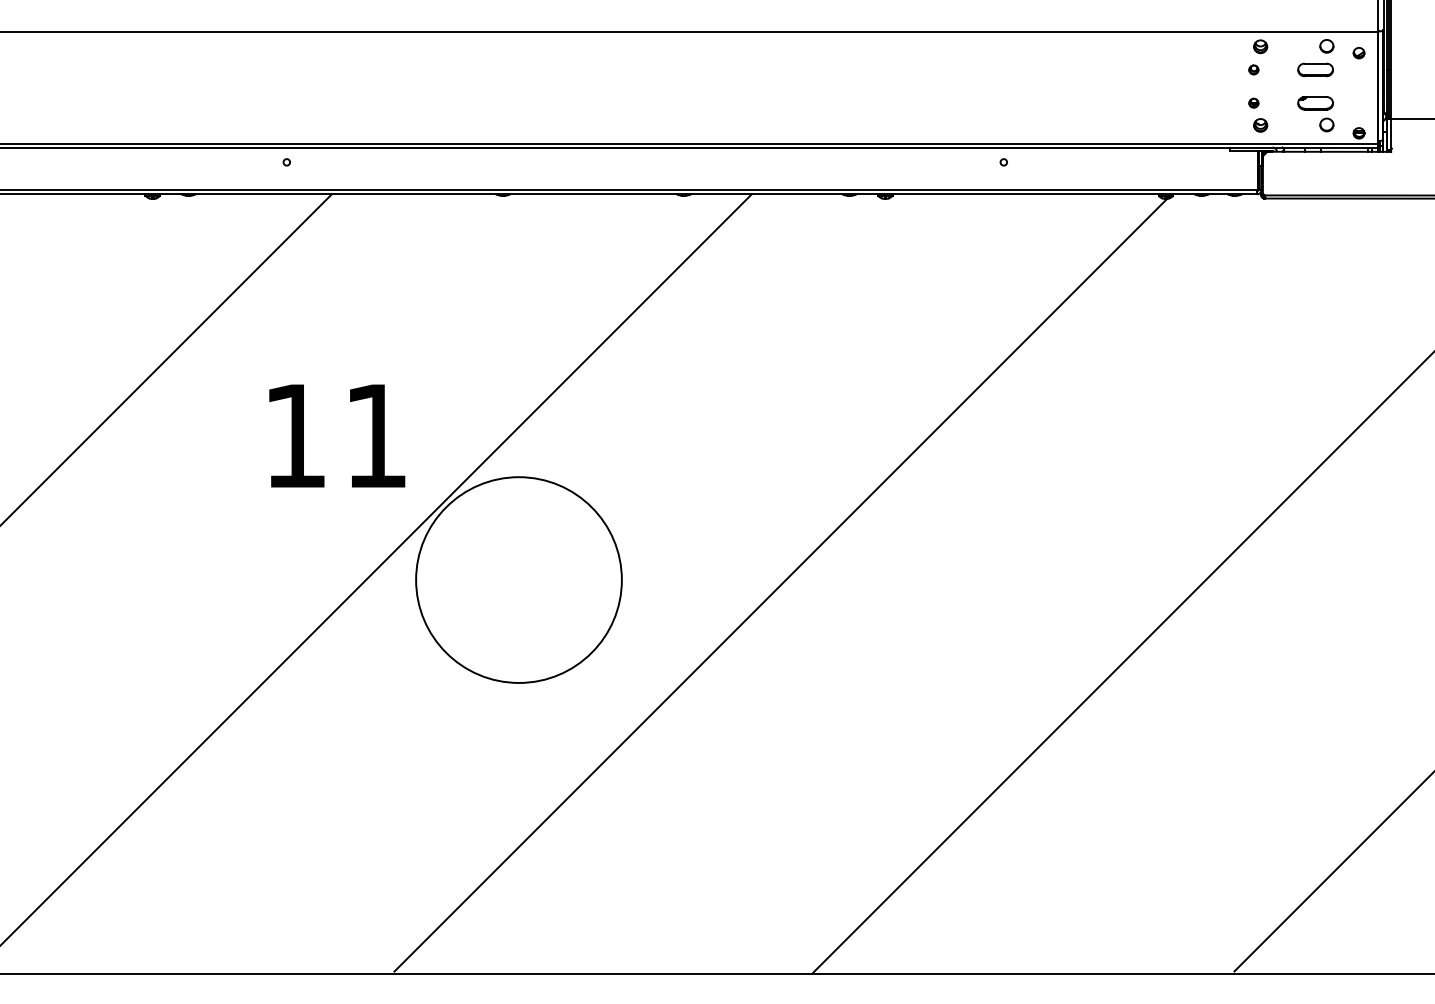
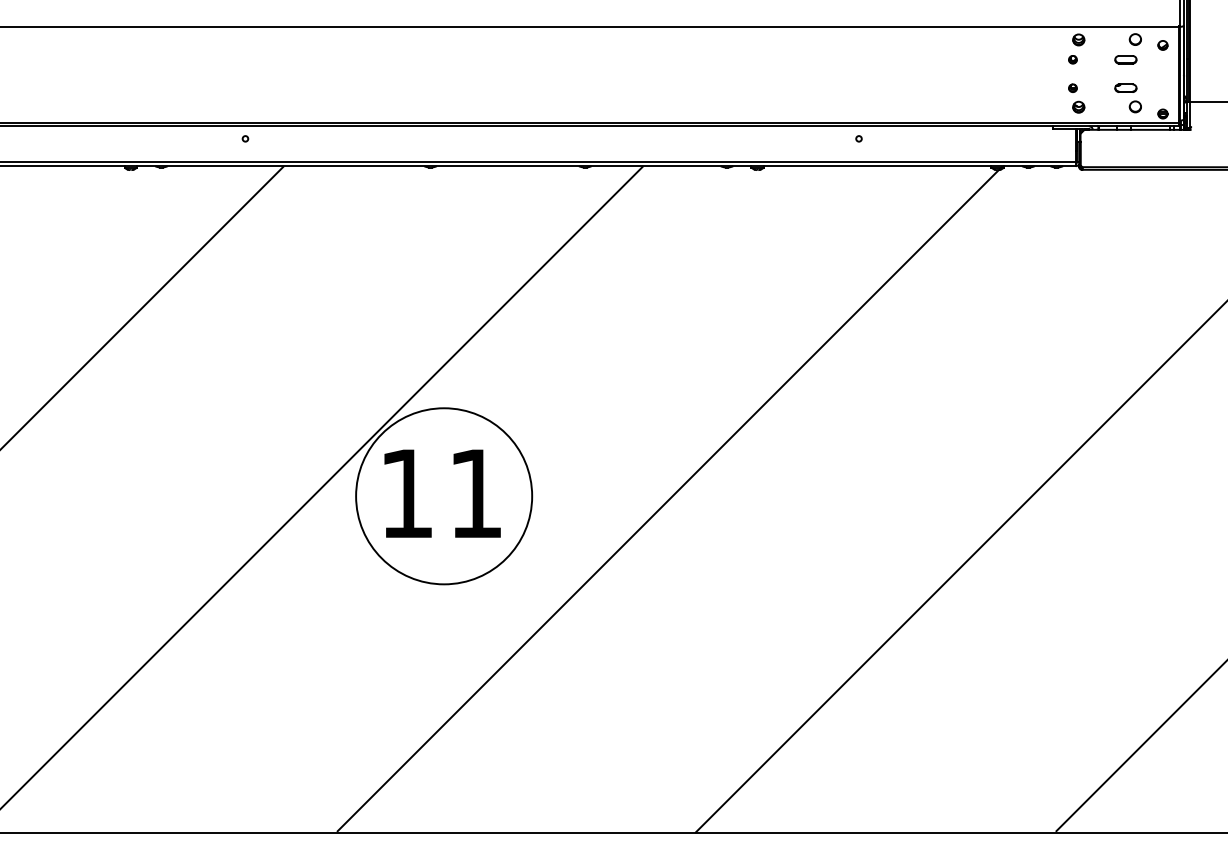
part: (1315, 69) -> (1125, 59), size x0.71
part: (1315, 102) -> (1125, 87), size x0.71
text: (337, 435) -> (442, 493), moved

